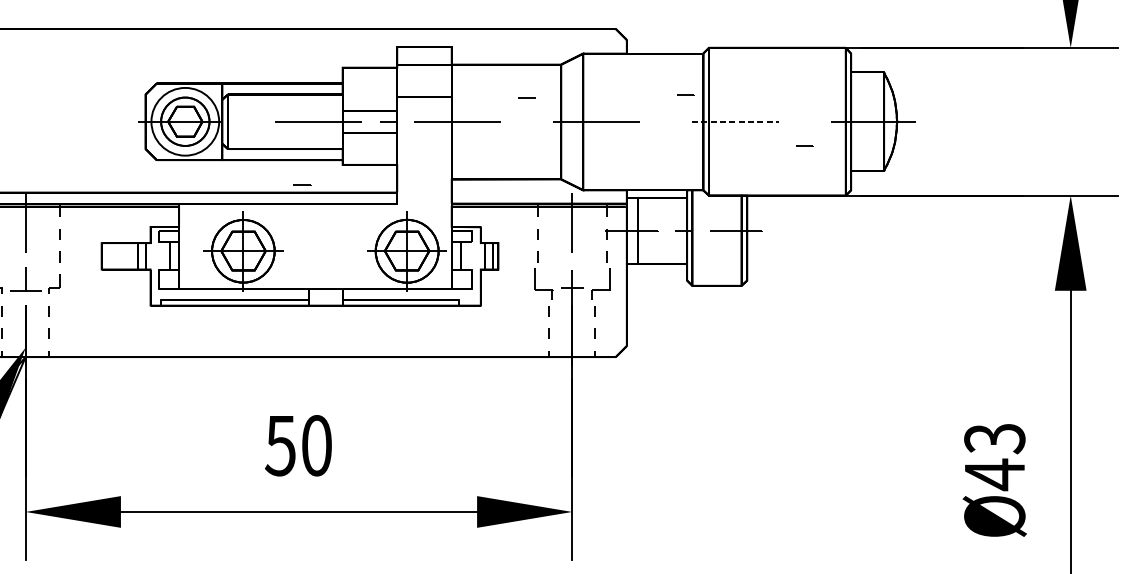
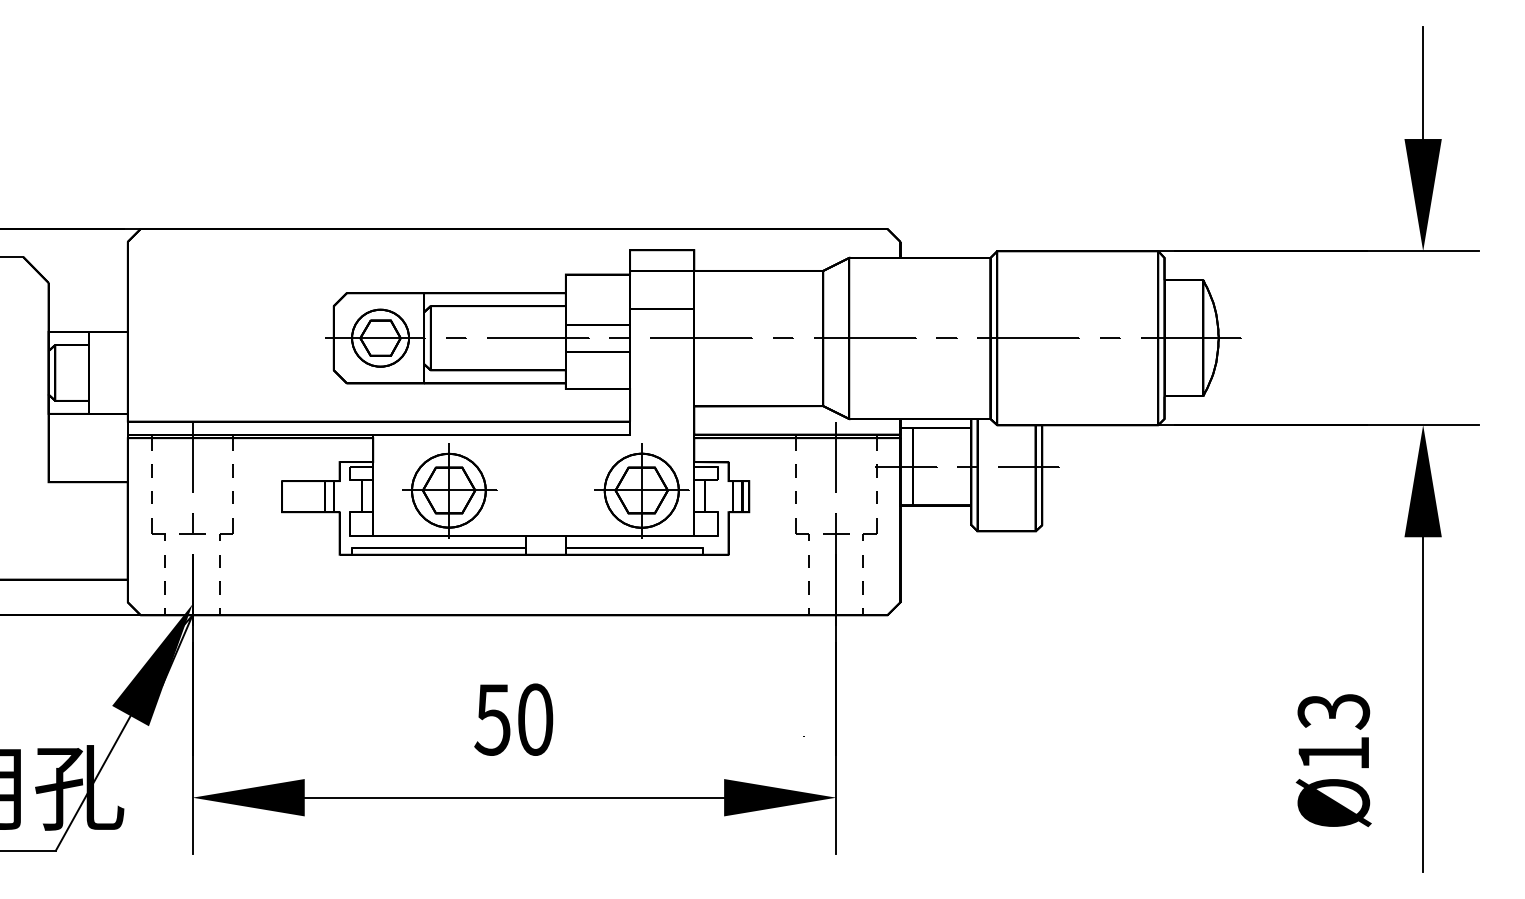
line: (685, 94) -> (946, 337), moved
line: (527, 97) -> (783, 337), moved
circle: (185, 121) -> (380, 337), size x0.71
line: (735, 122) -> (1028, 338), dashed -> solid
line: (805, 145) -> (1110, 337), moved
line: (302, 184) -> (456, 337), moved
part: (25, 279) -> (192, 523), size x0.71
part: (543, 284) -> (802, 529), size x0.62
part: (600, 284) -> (869, 529), size x0.62
text: (994, 474) -> (1333, 753), Ø43 -> Ø13

